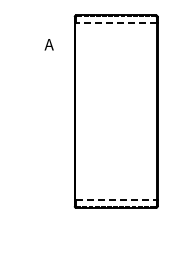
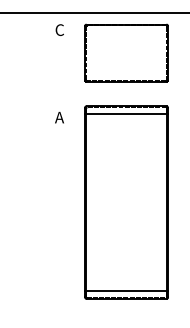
line: (116, 23) -> (126, 114), dashed -> solid
text: (49, 44) -> (59, 117), moved
line: (116, 200) -> (126, 291), dashed -> solid

